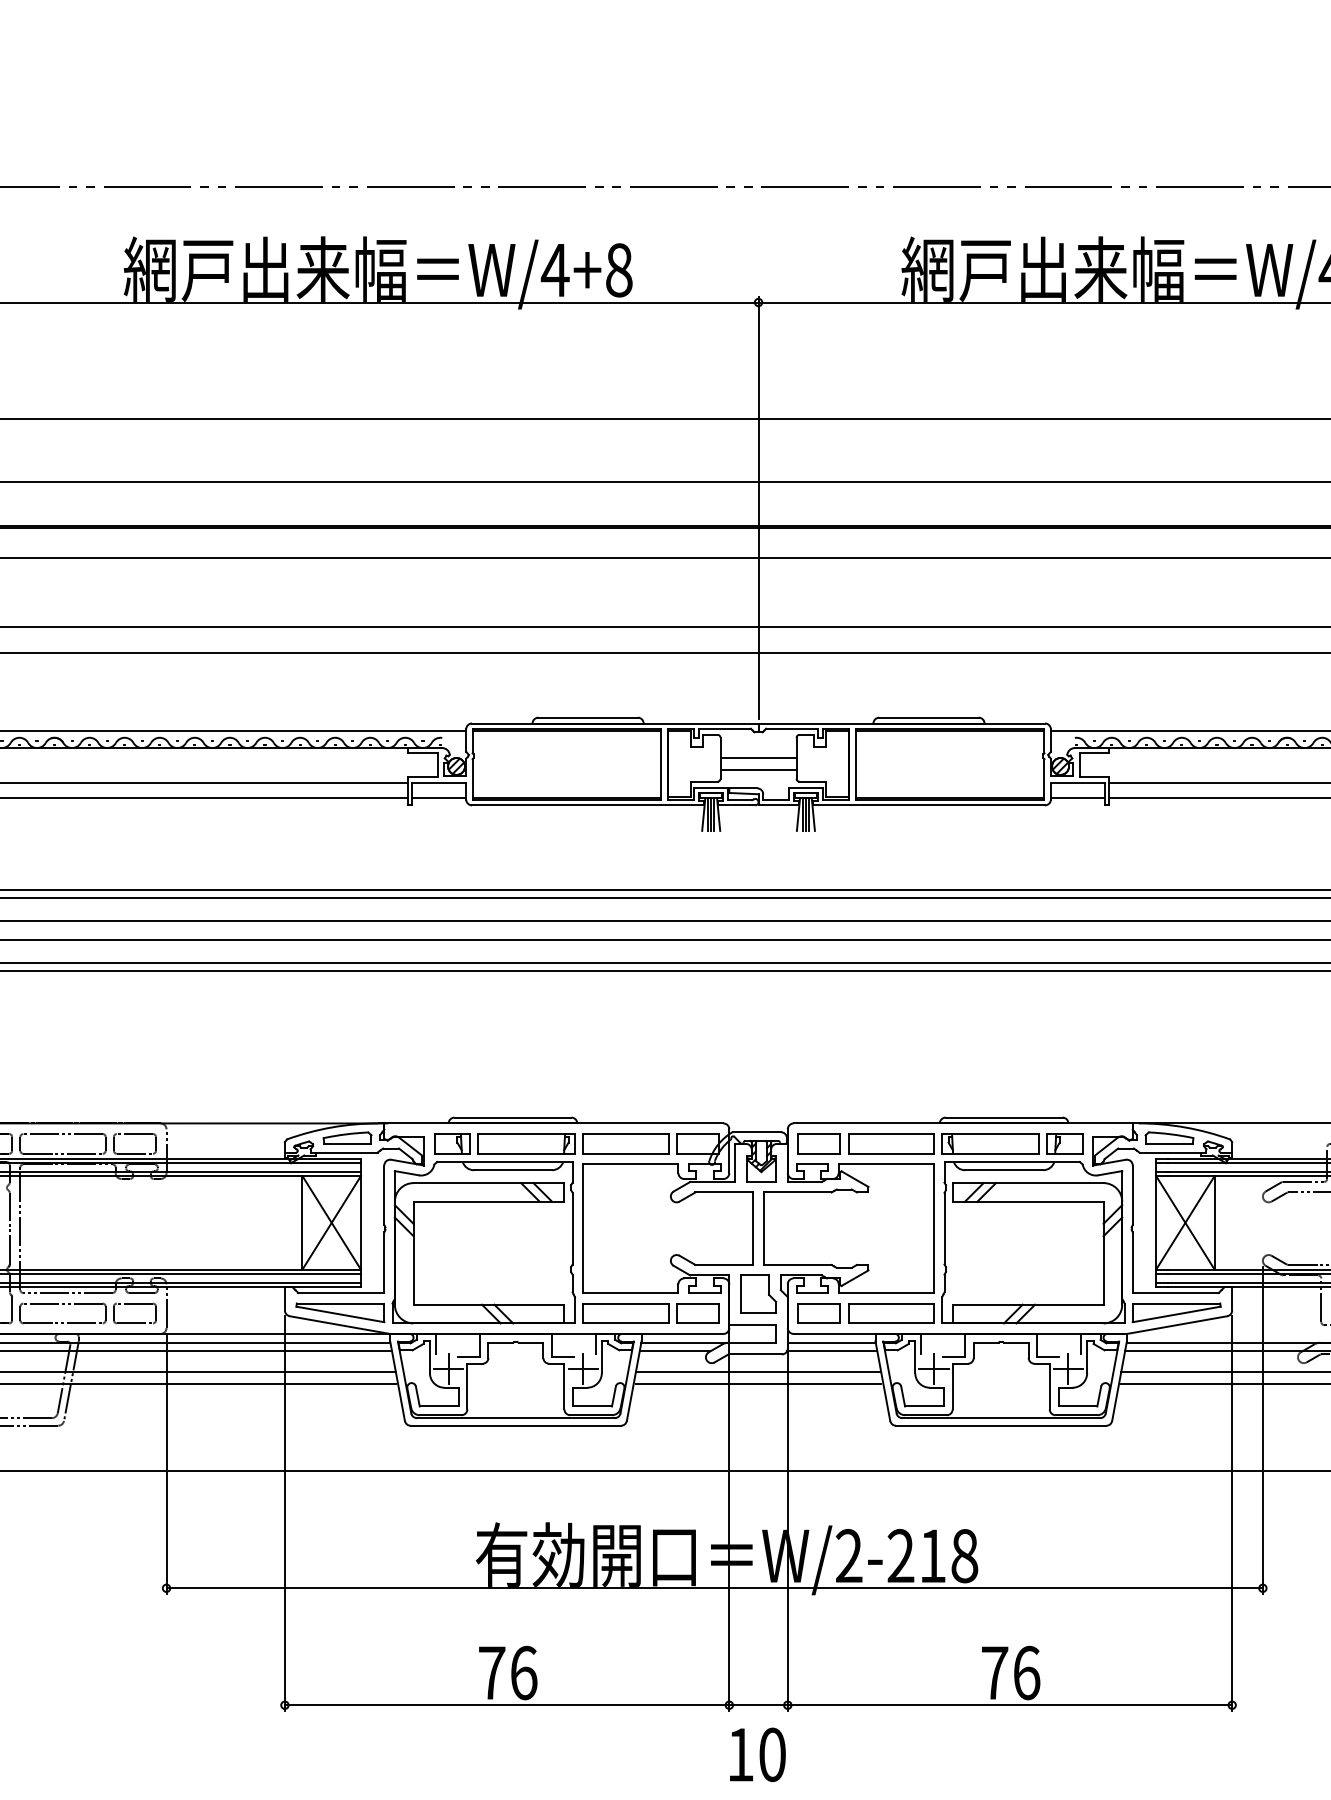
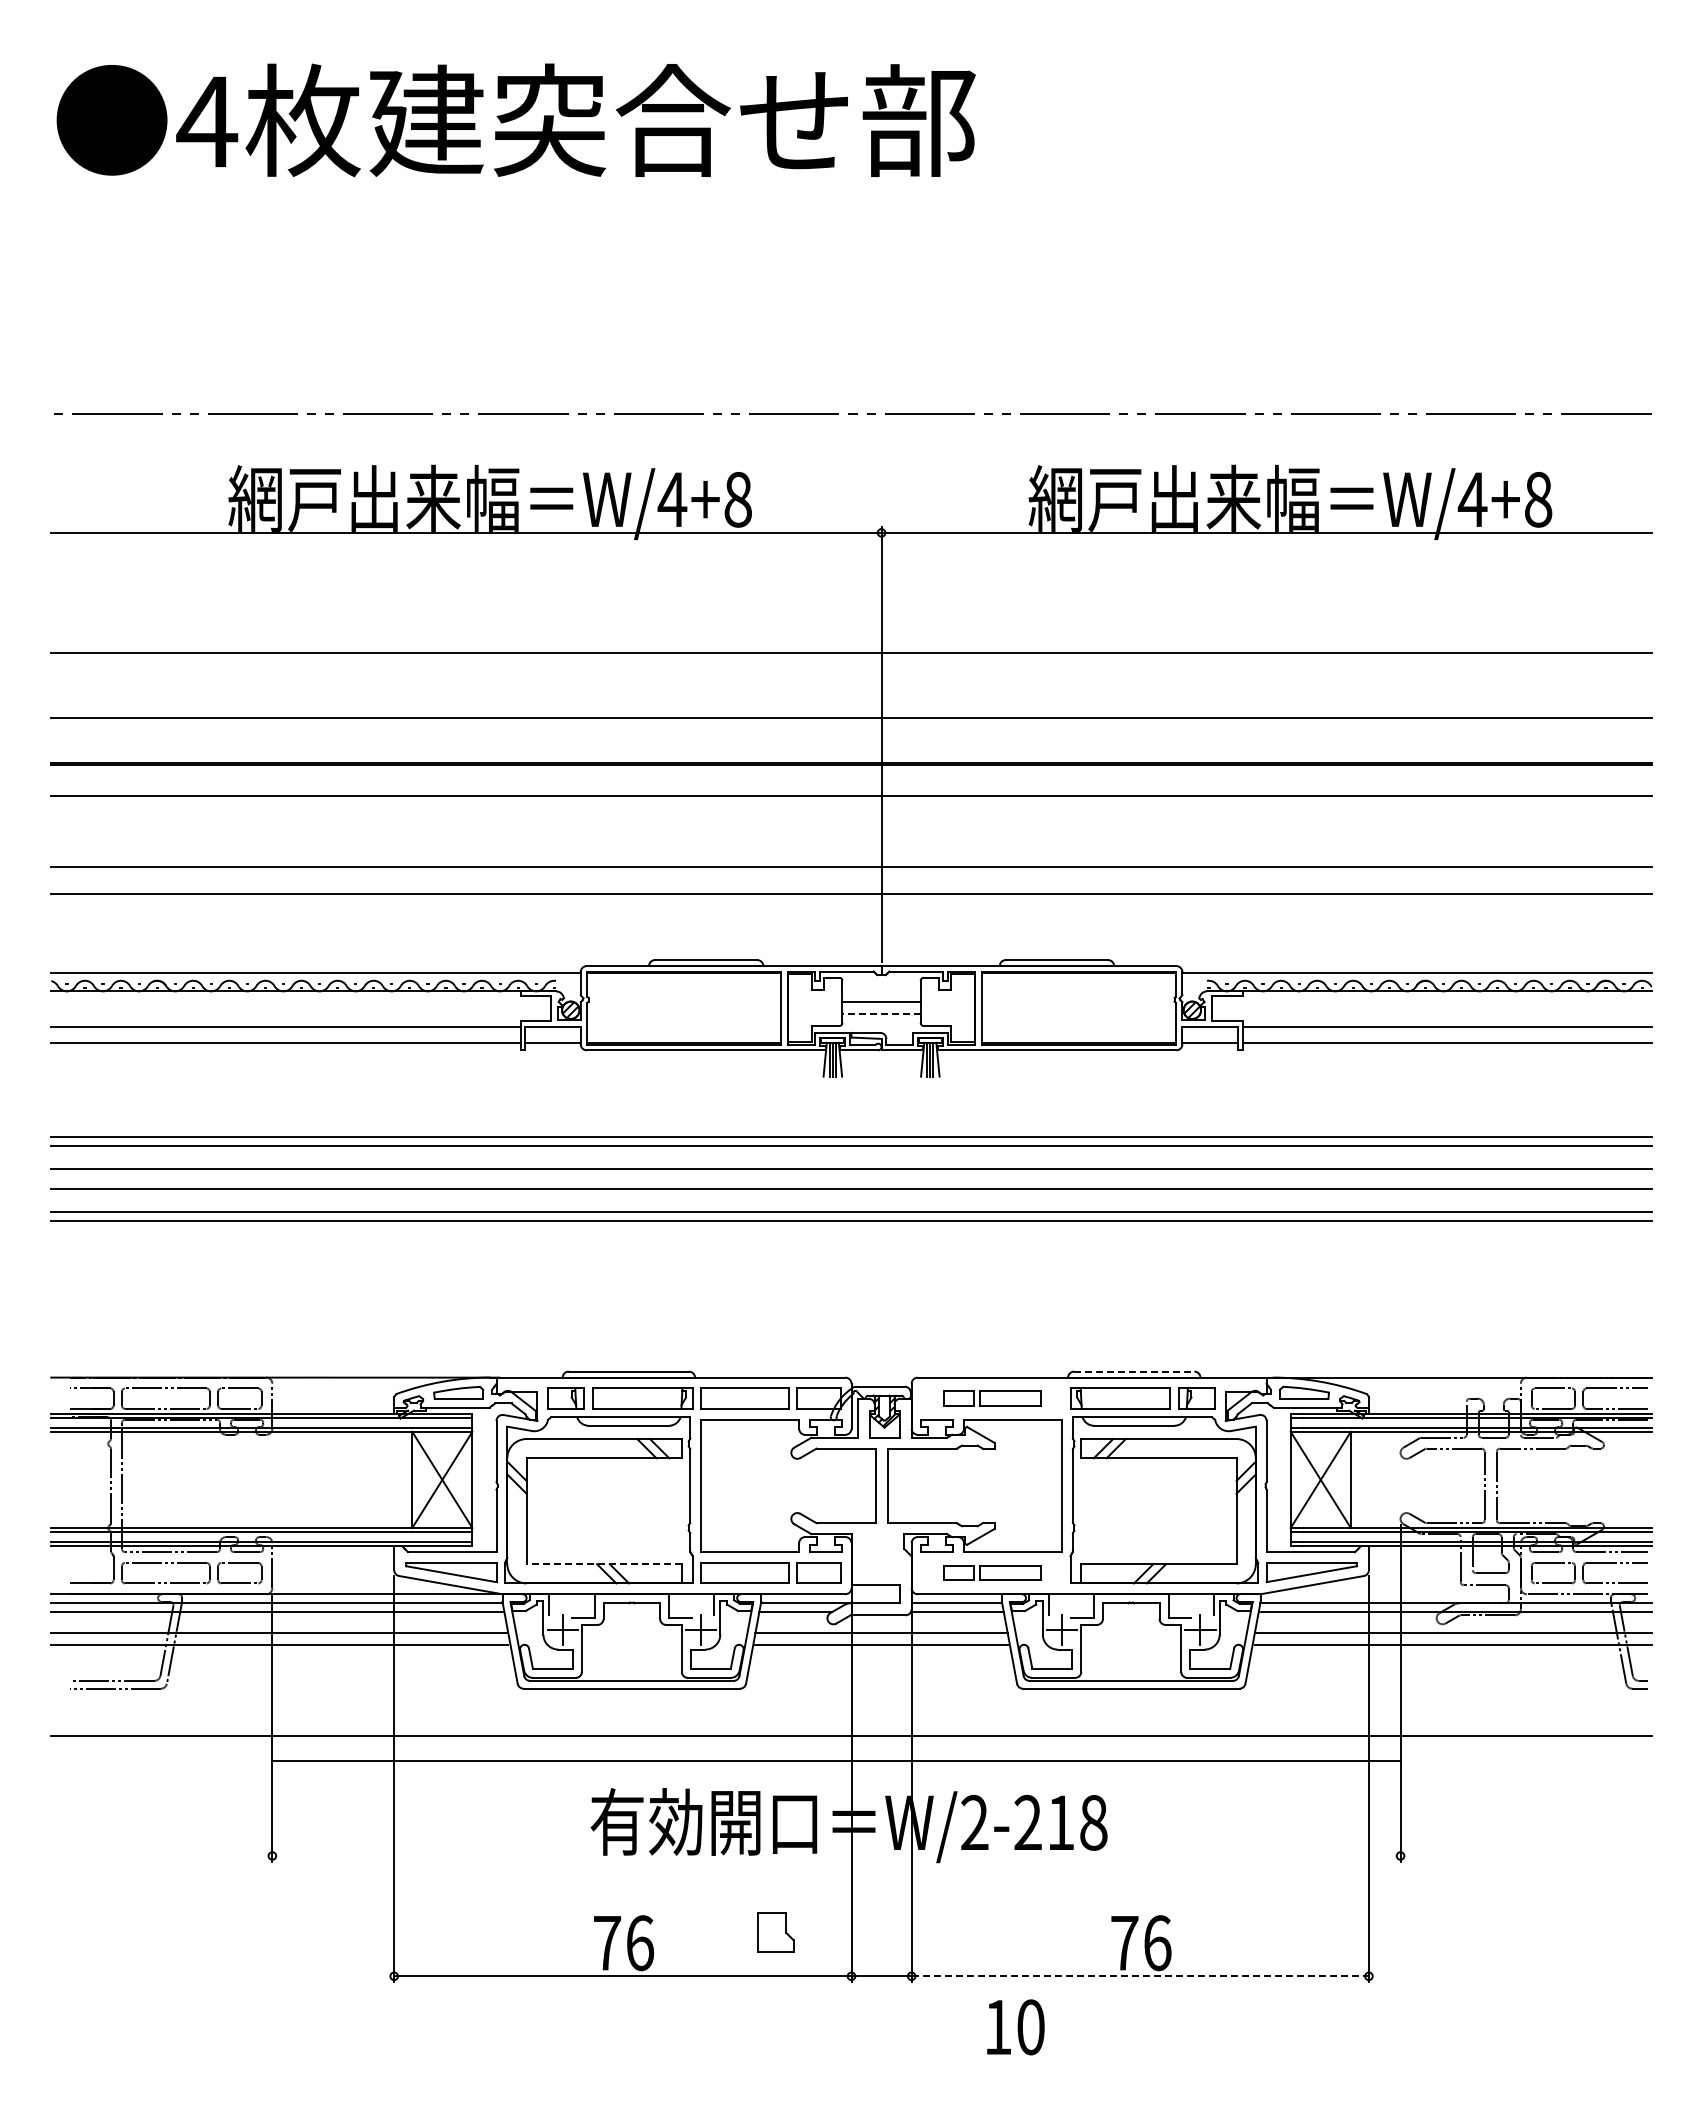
line: (758, 770) -> (881, 1014), solid -> dashed
line: (1004, 1117) -> (1134, 1371), solid -> dashed
part: (866, 1143) -> (992, 1398), size x0.7
part: (758, 1294) -> (775, 1932), moved
line: (489, 1305) -> (604, 1564), solid -> dashed
part: (866, 1312) -> (992, 1572), size x0.7
line: (714, 1587) -> (836, 1760), moved
line: (1010, 1705) -> (1140, 1976), solid -> dashed
text: (757, 1754) -> (1015, 2027), moved

